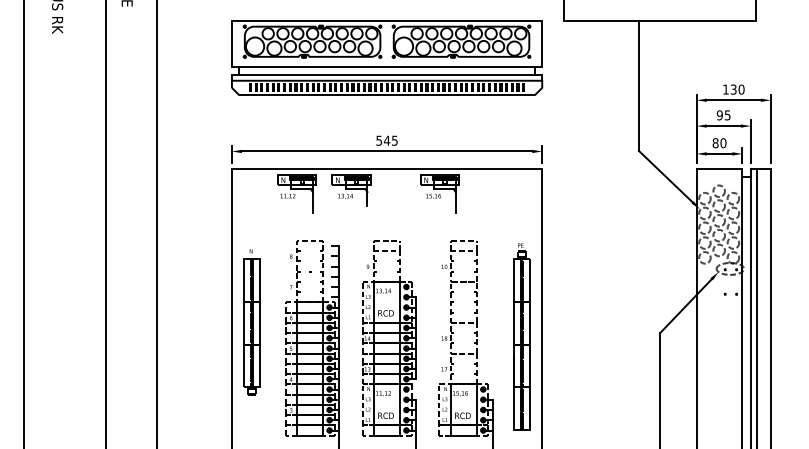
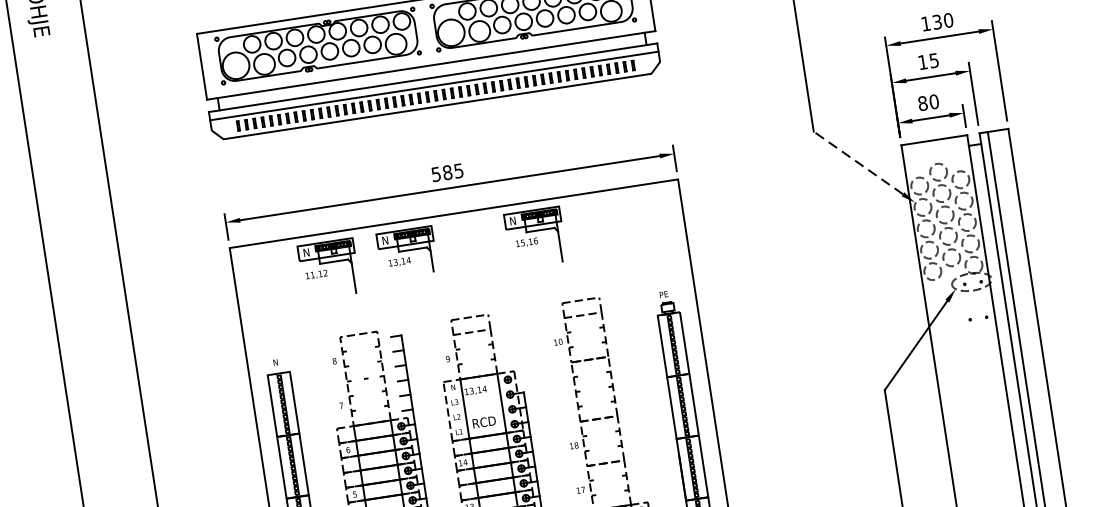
text: (719, 115) -> (922, 62), 95 -> 15
text: (386, 140) -> (446, 172), 545 -> 585
line: (665, 176) -> (857, 162), solid -> dashed

